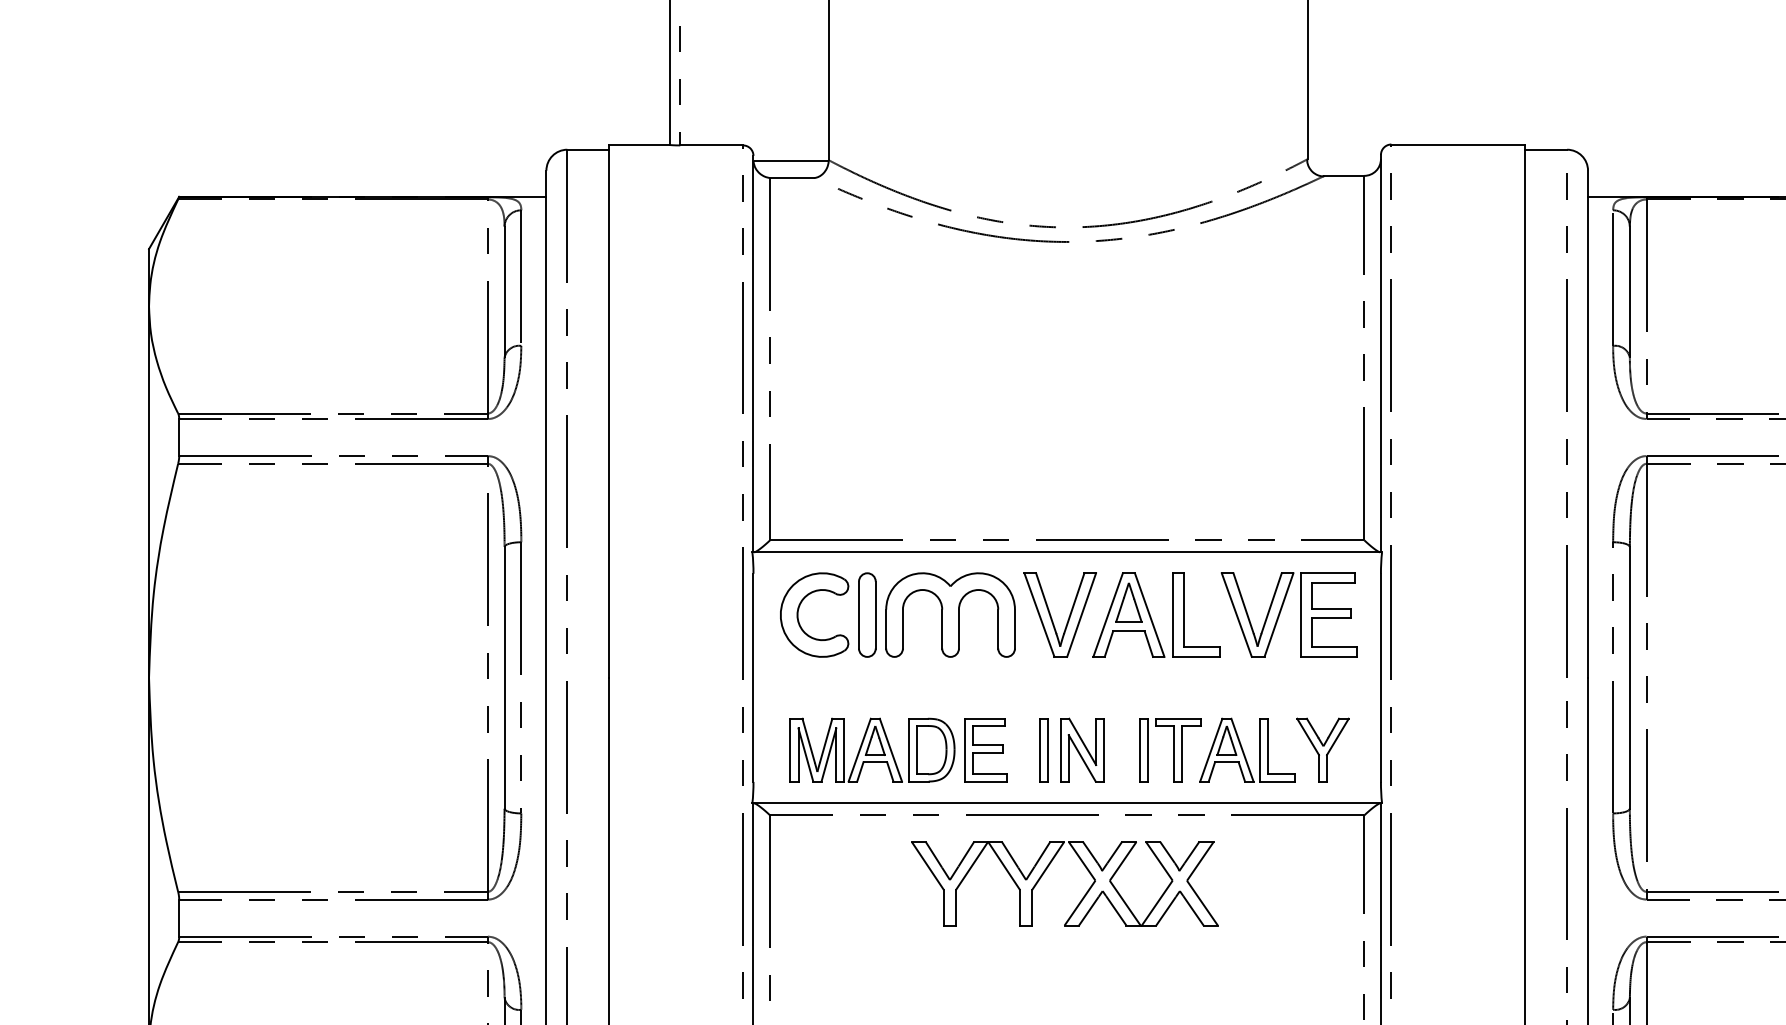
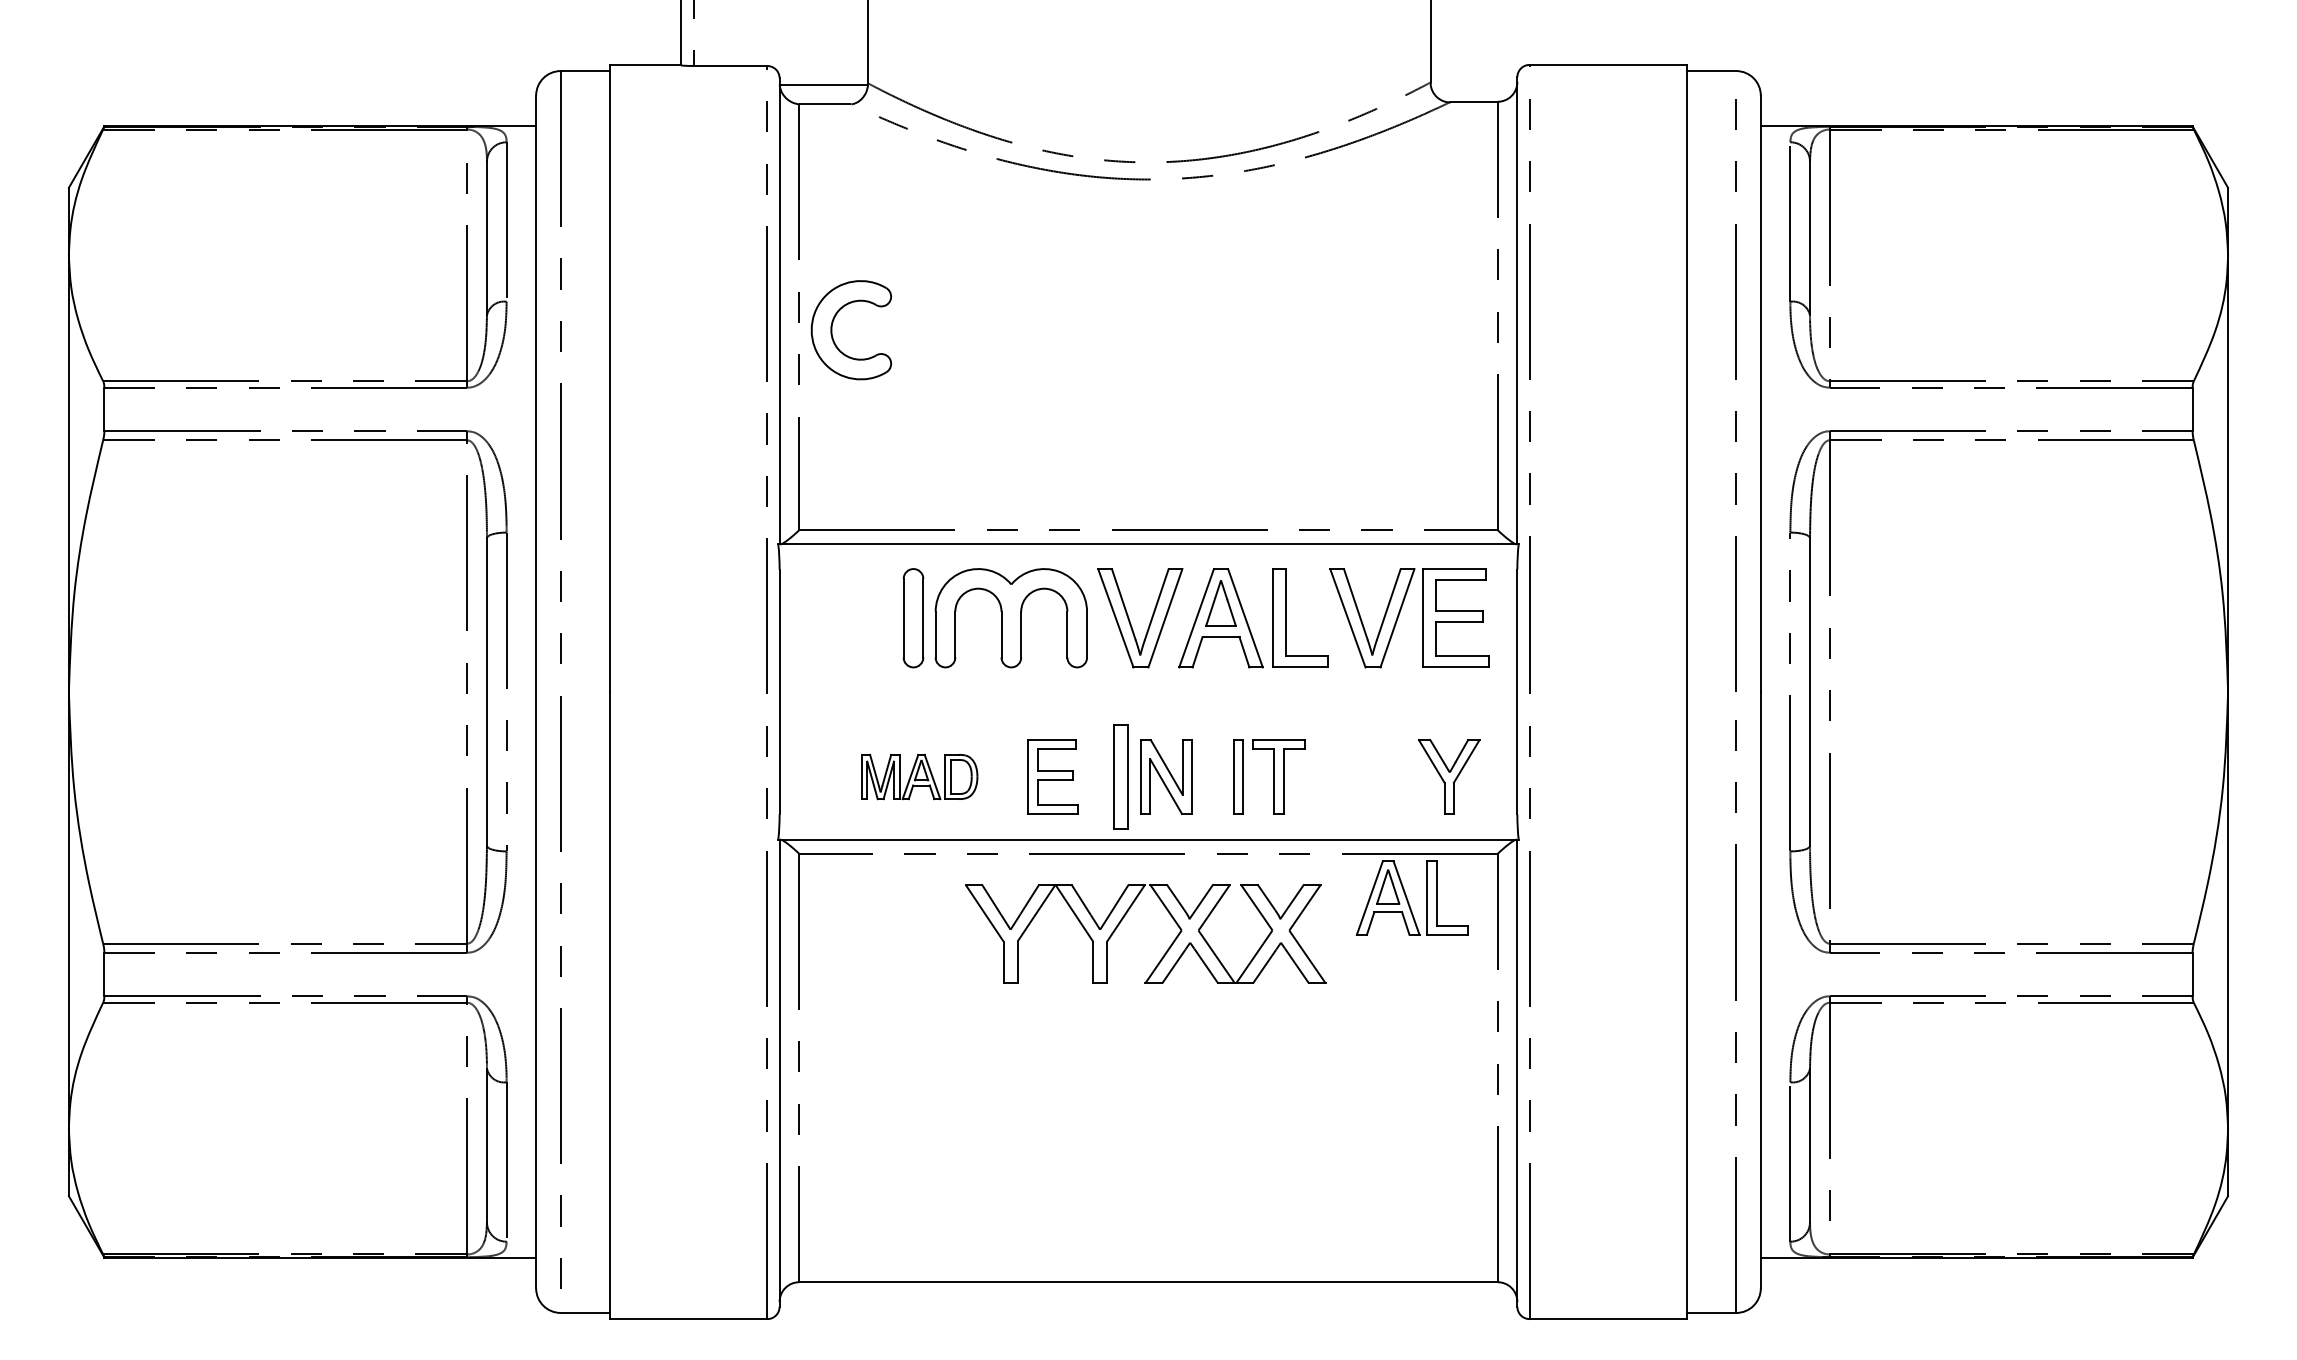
part: (798, 615) -> (832, 330), moved
part: (872, 749) -> (919, 776), size x0.6
part: (1043, 749) -> (1120, 776), size x1.4
part: (1246, 749) -> (1411, 897), moved

